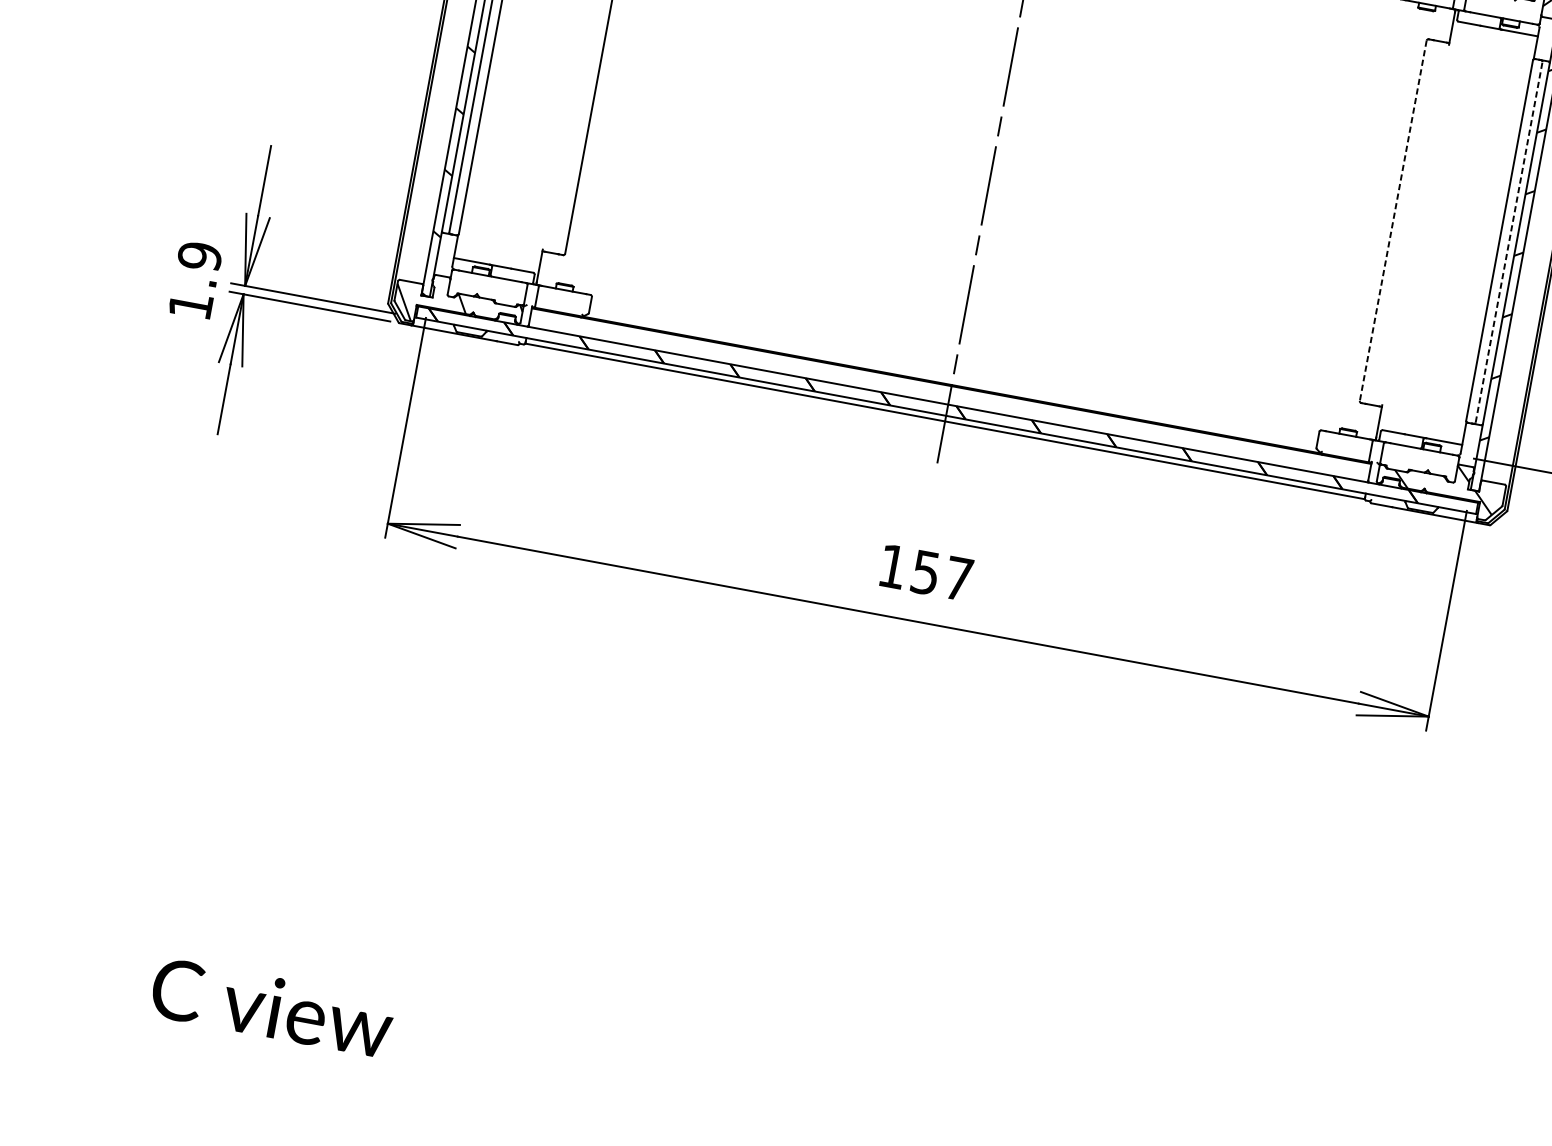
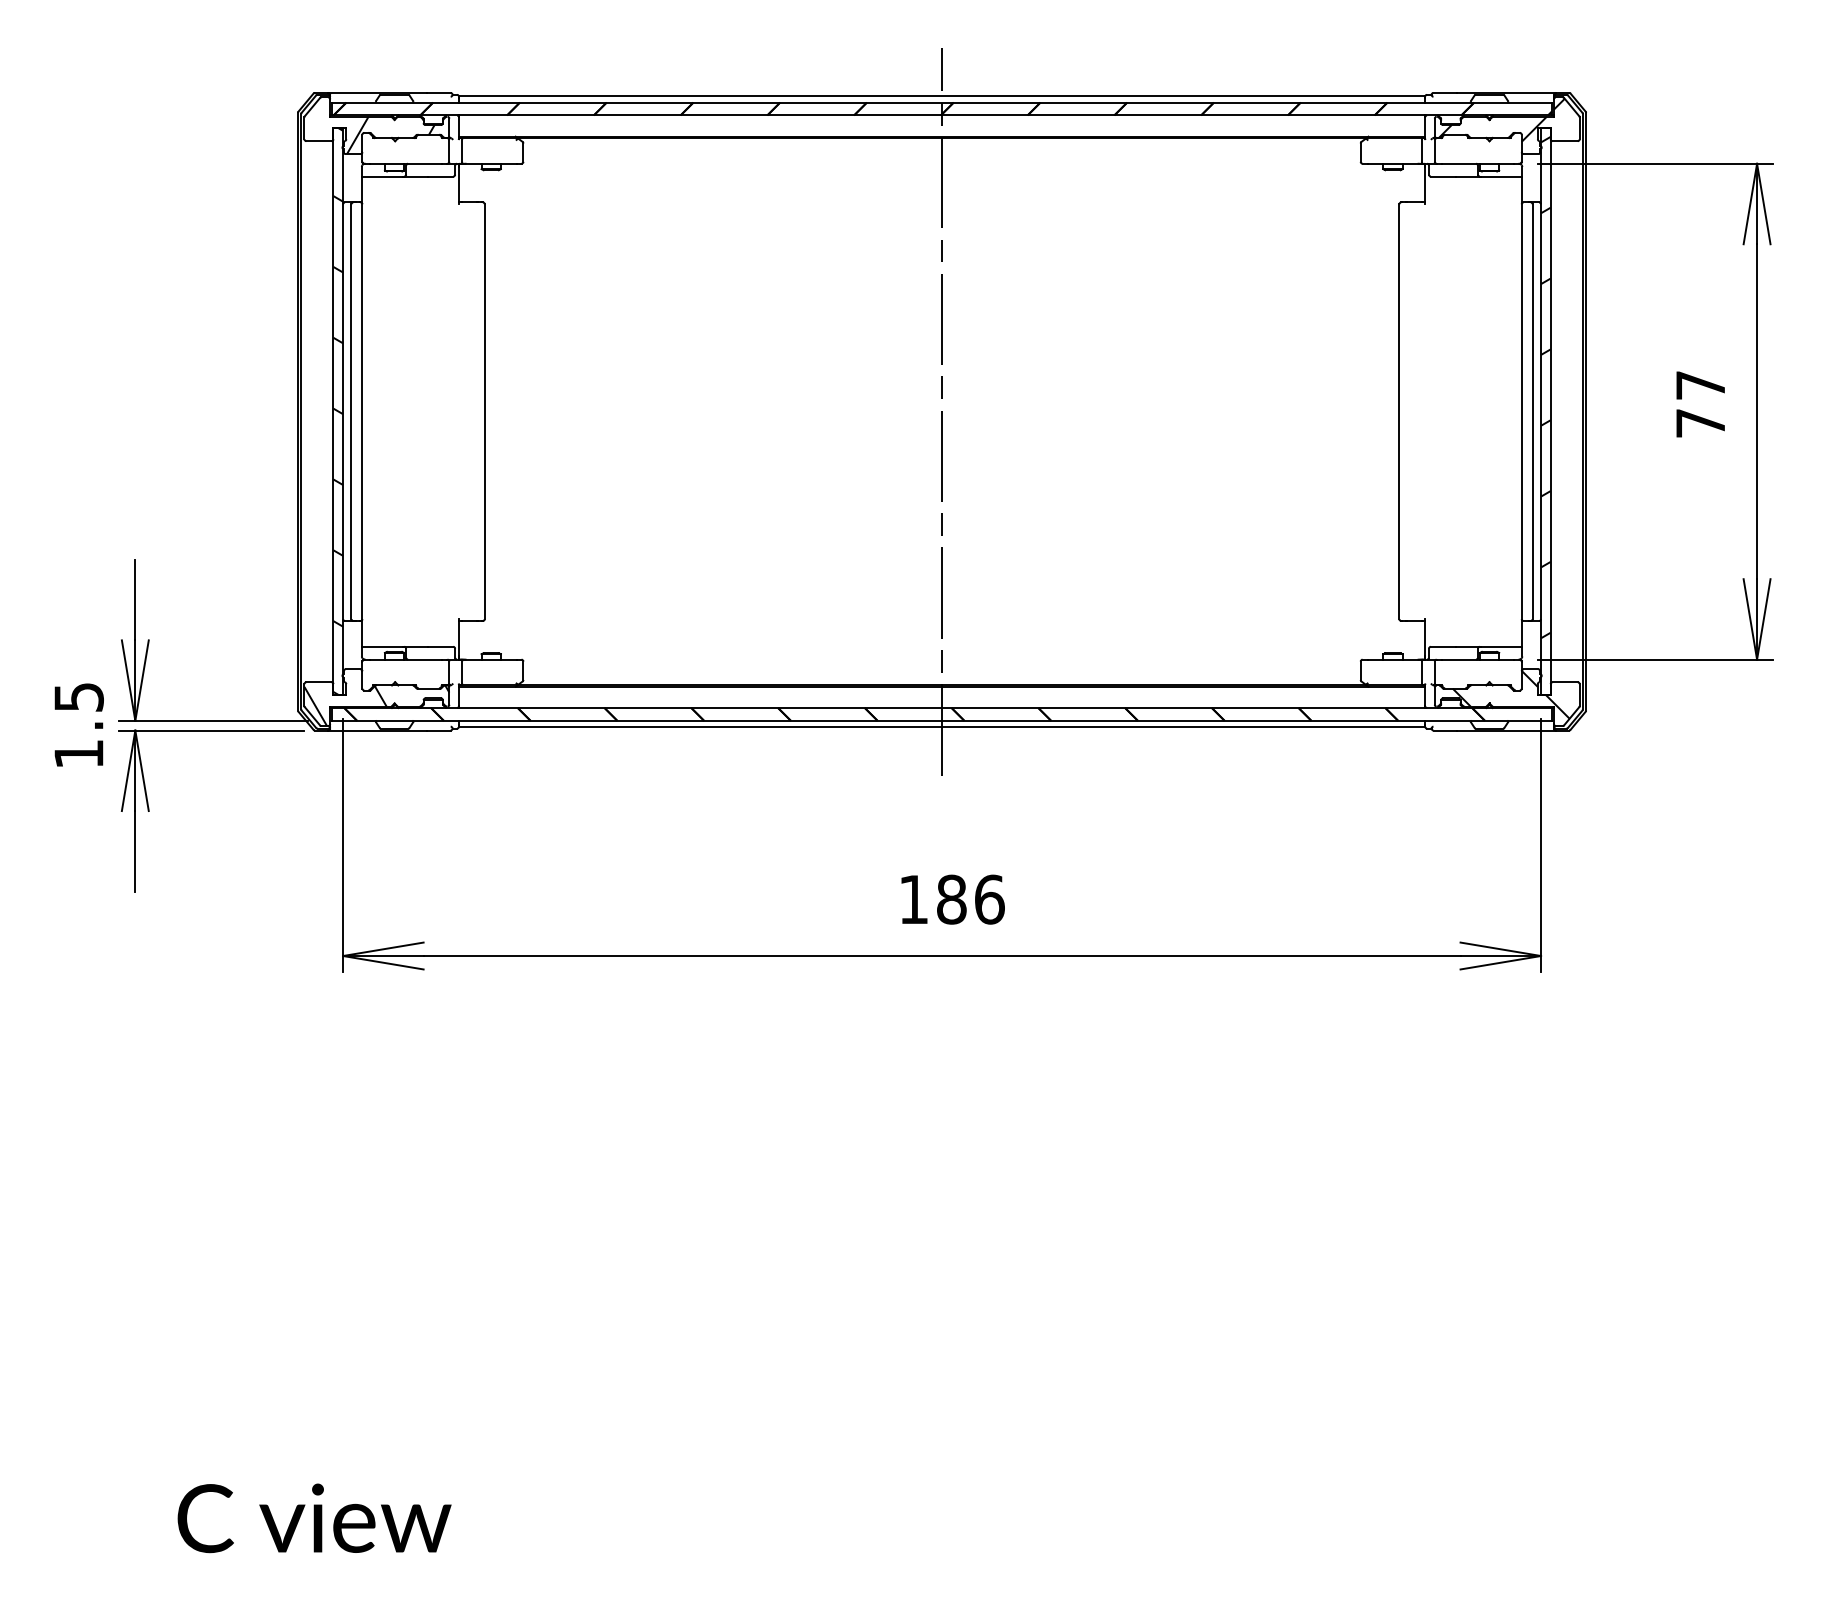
line: (1393, 221) -> (1399, 412), dashed -> solid
line: (1508, 242) -> (1532, 411), dashed -> solid
text: (199, 256) -> (78, 697), 1.9 -> 1.5
text: (942, 575) -> (970, 899), 157 -> 186

